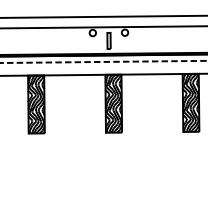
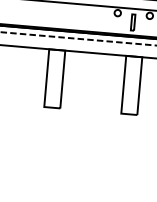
hatch: (113, 103) -> (131, 85), removed
hatch: (36, 104) -> (54, 78), removed

